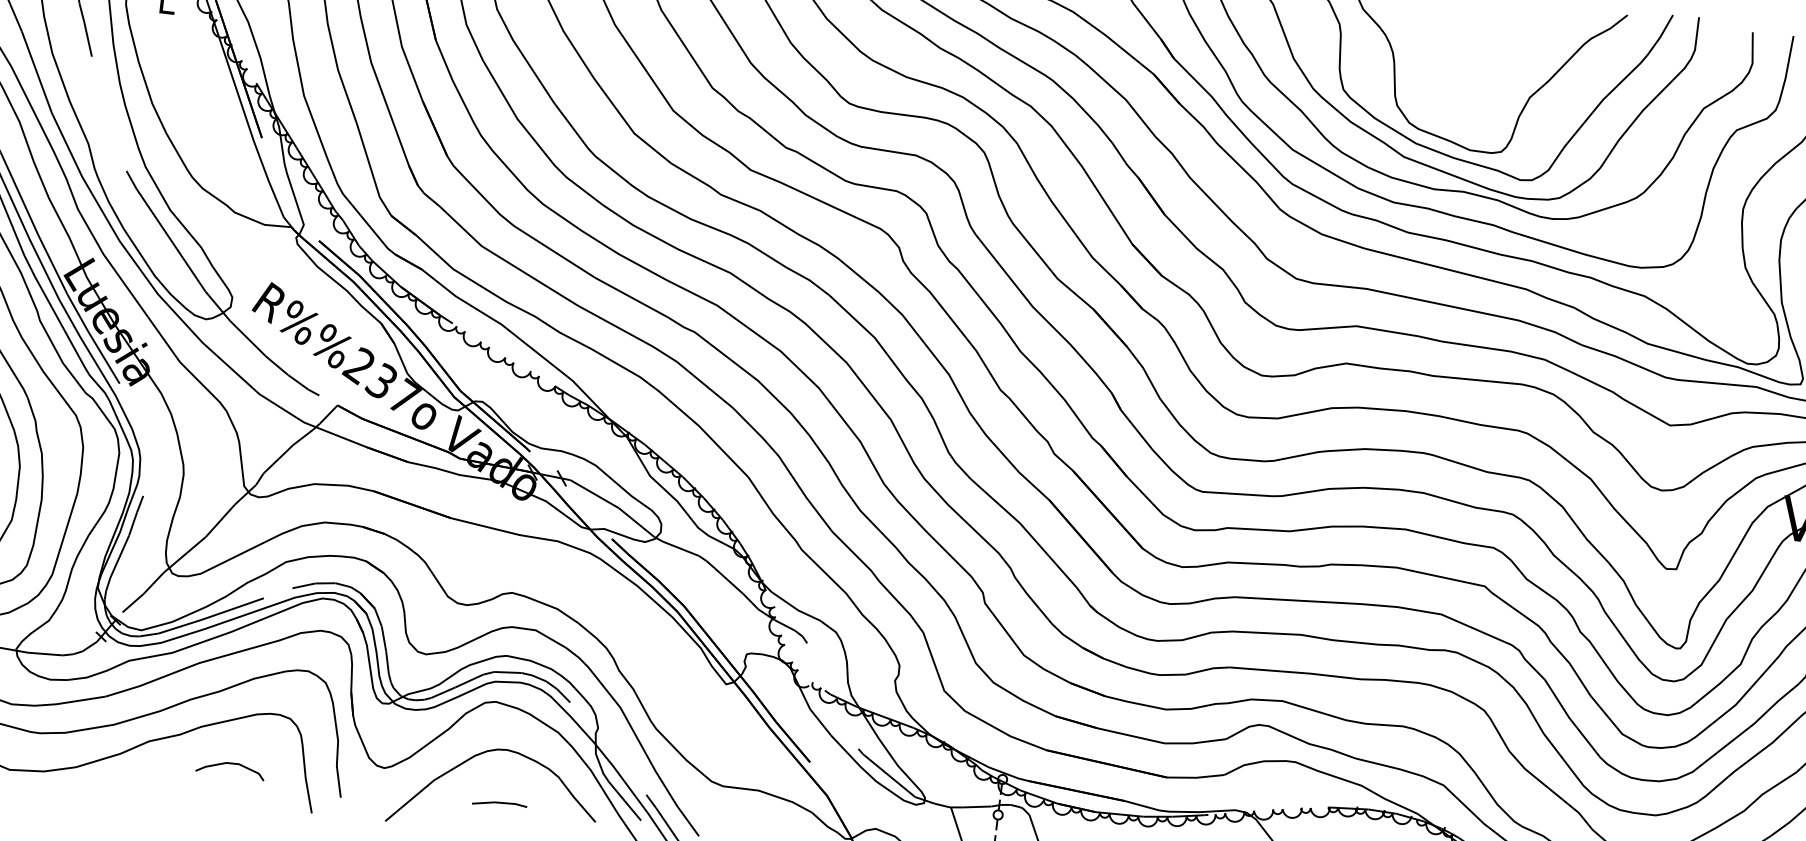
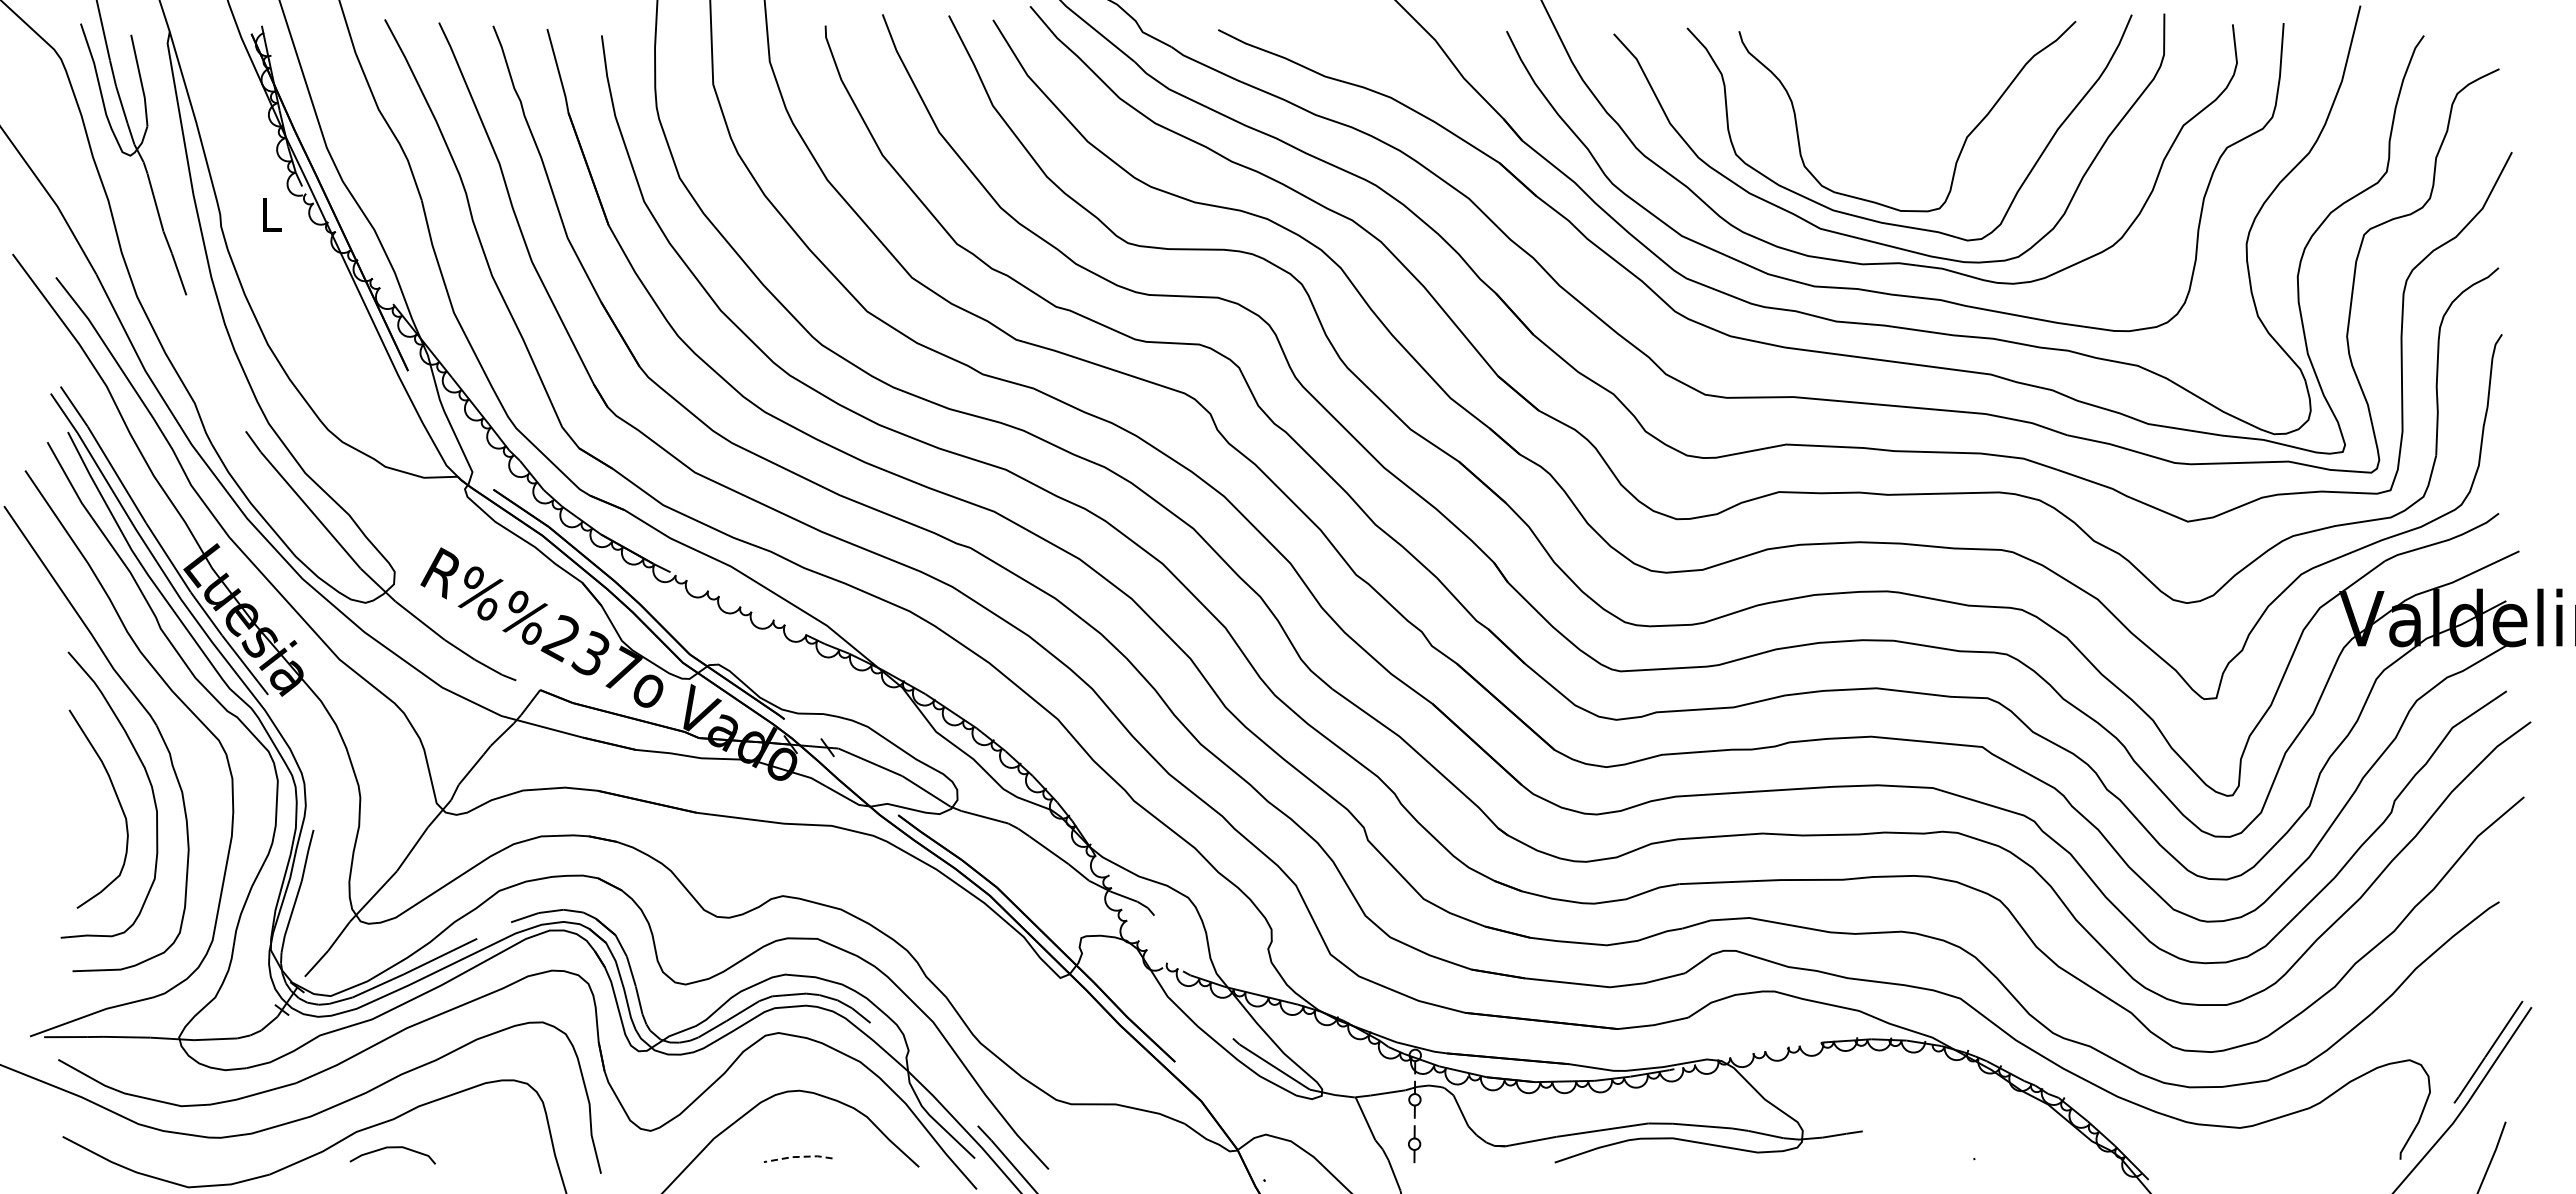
curve: (230, 764) -> (392, 1148), moved
line: (499, 802) -> (797, 1156), solid -> dashed

